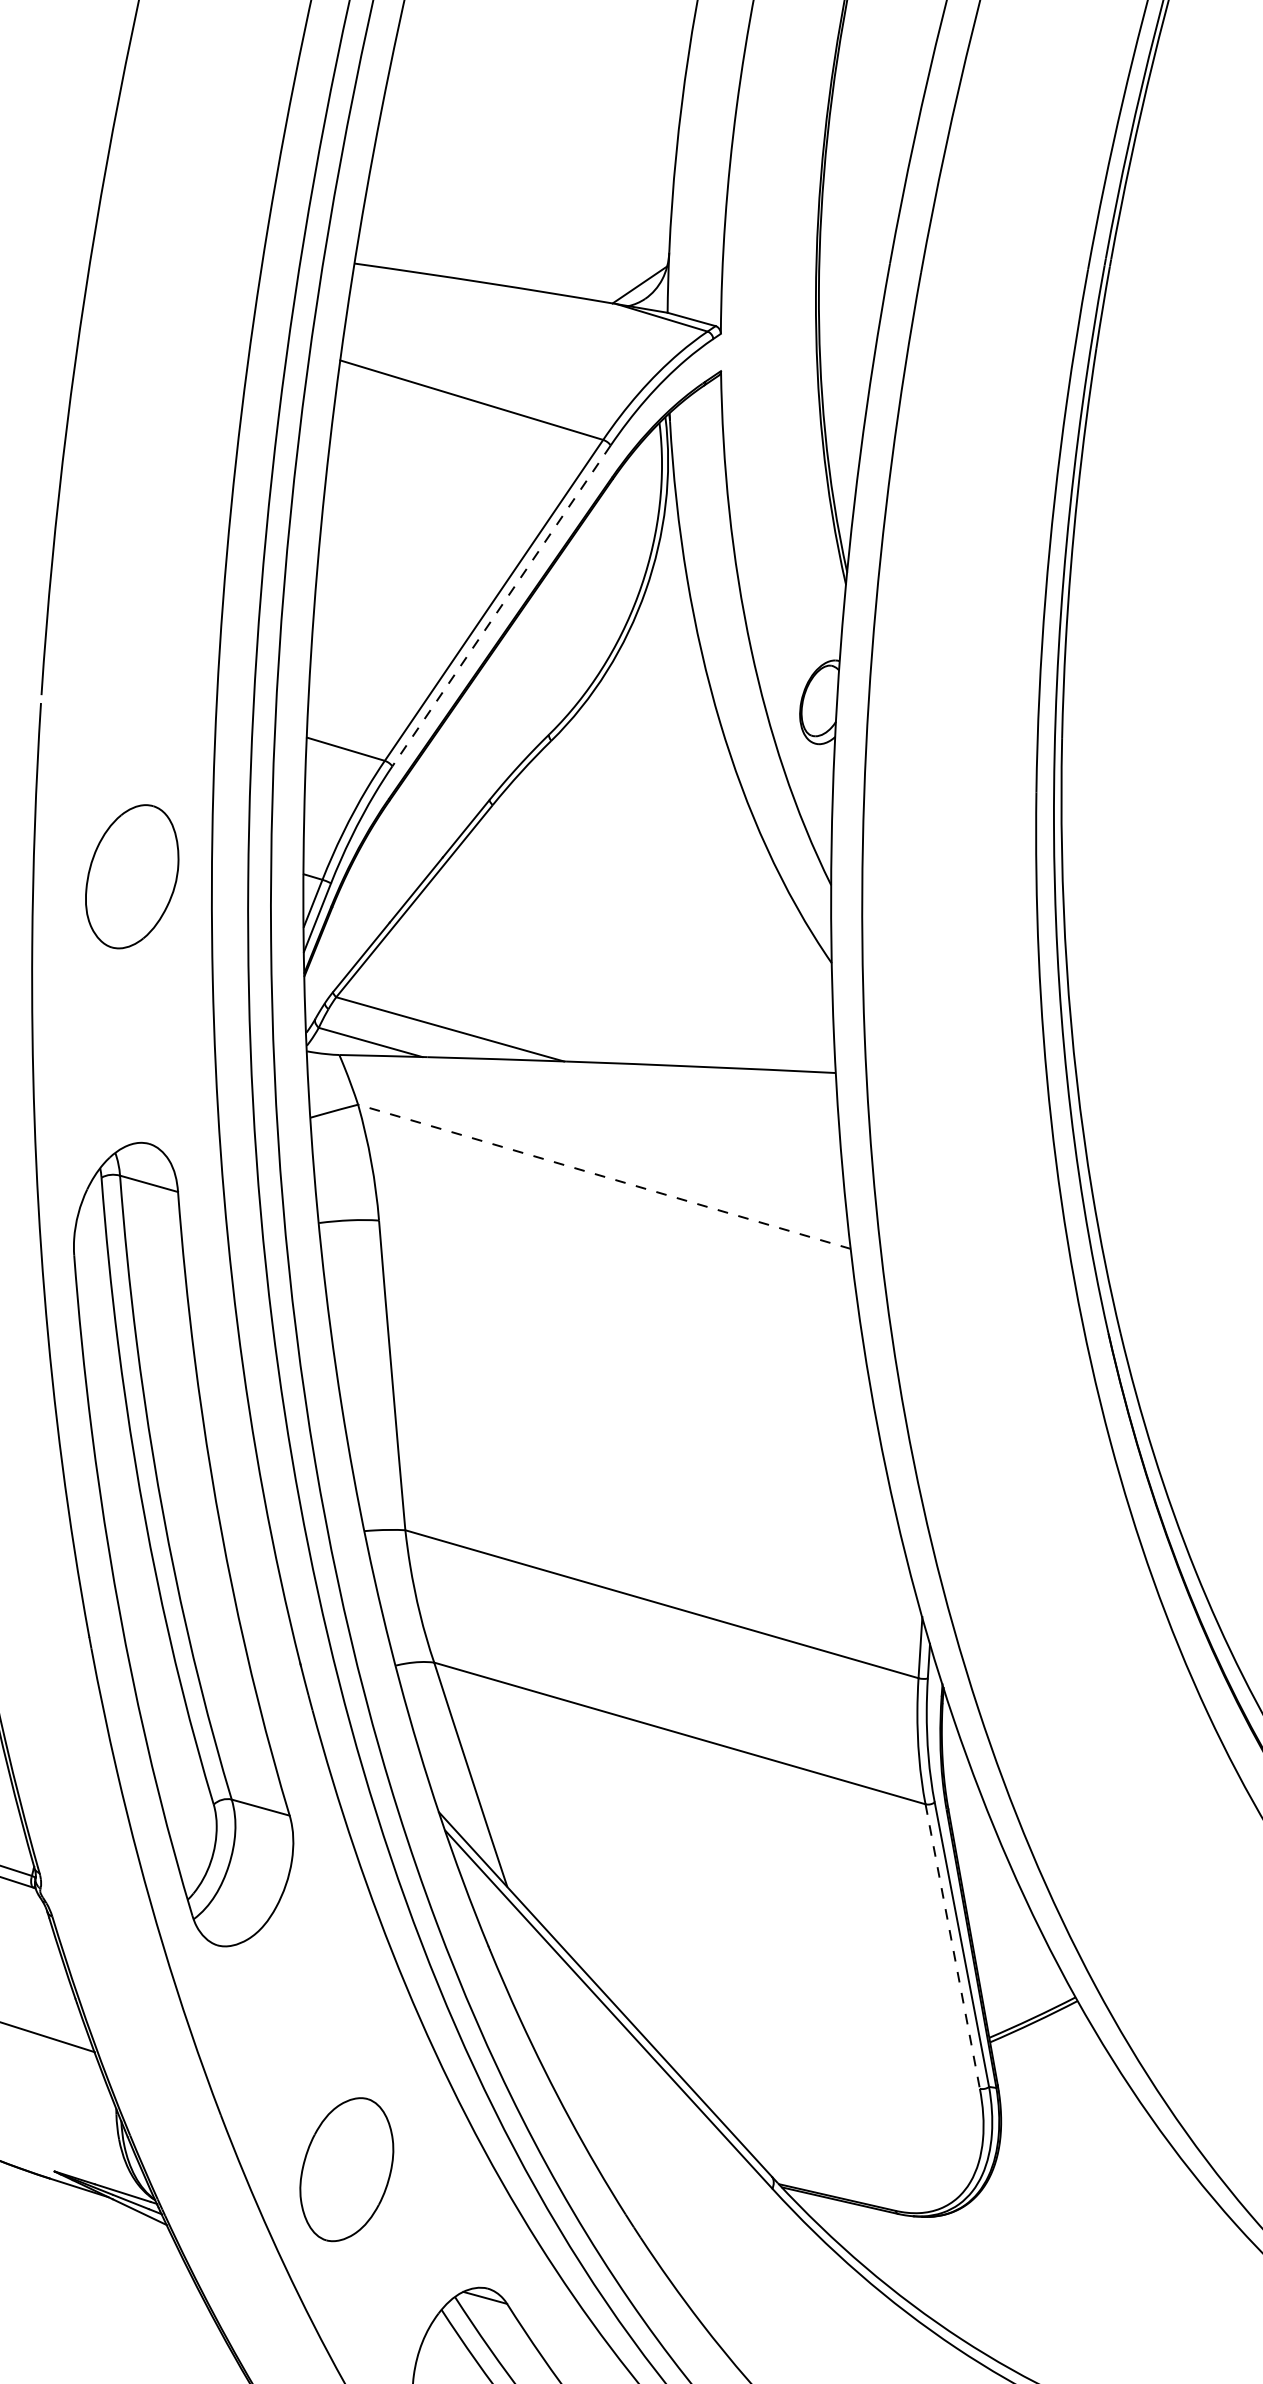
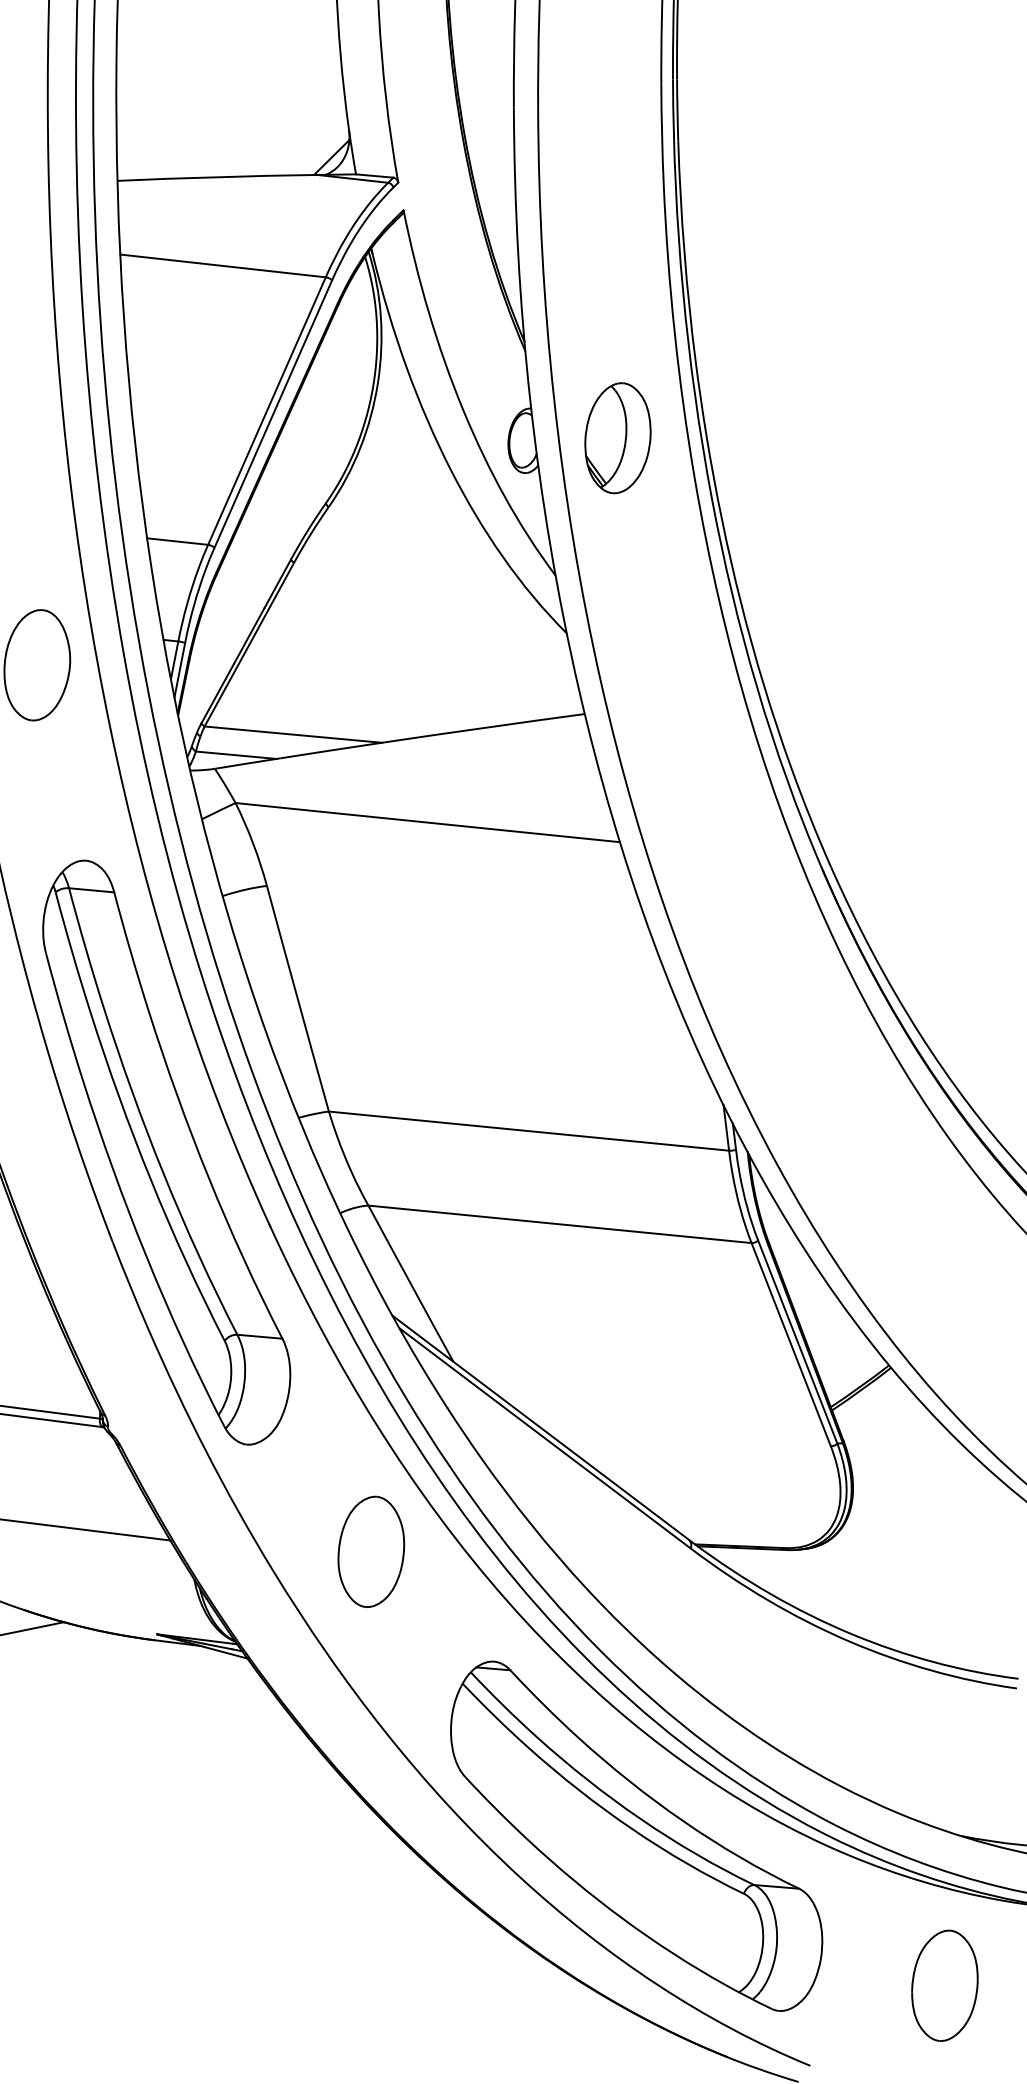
line: (501, 606) -> (273, 414), dashed -> solid
part: (945, 721) -> (617, 438), added
line: (604, 1176) -> (427, 822), dashed -> solid
line: (952, 1947) -> (791, 1345), dashed -> solid
part: (347, 2169) -> (371, 1551), moved

